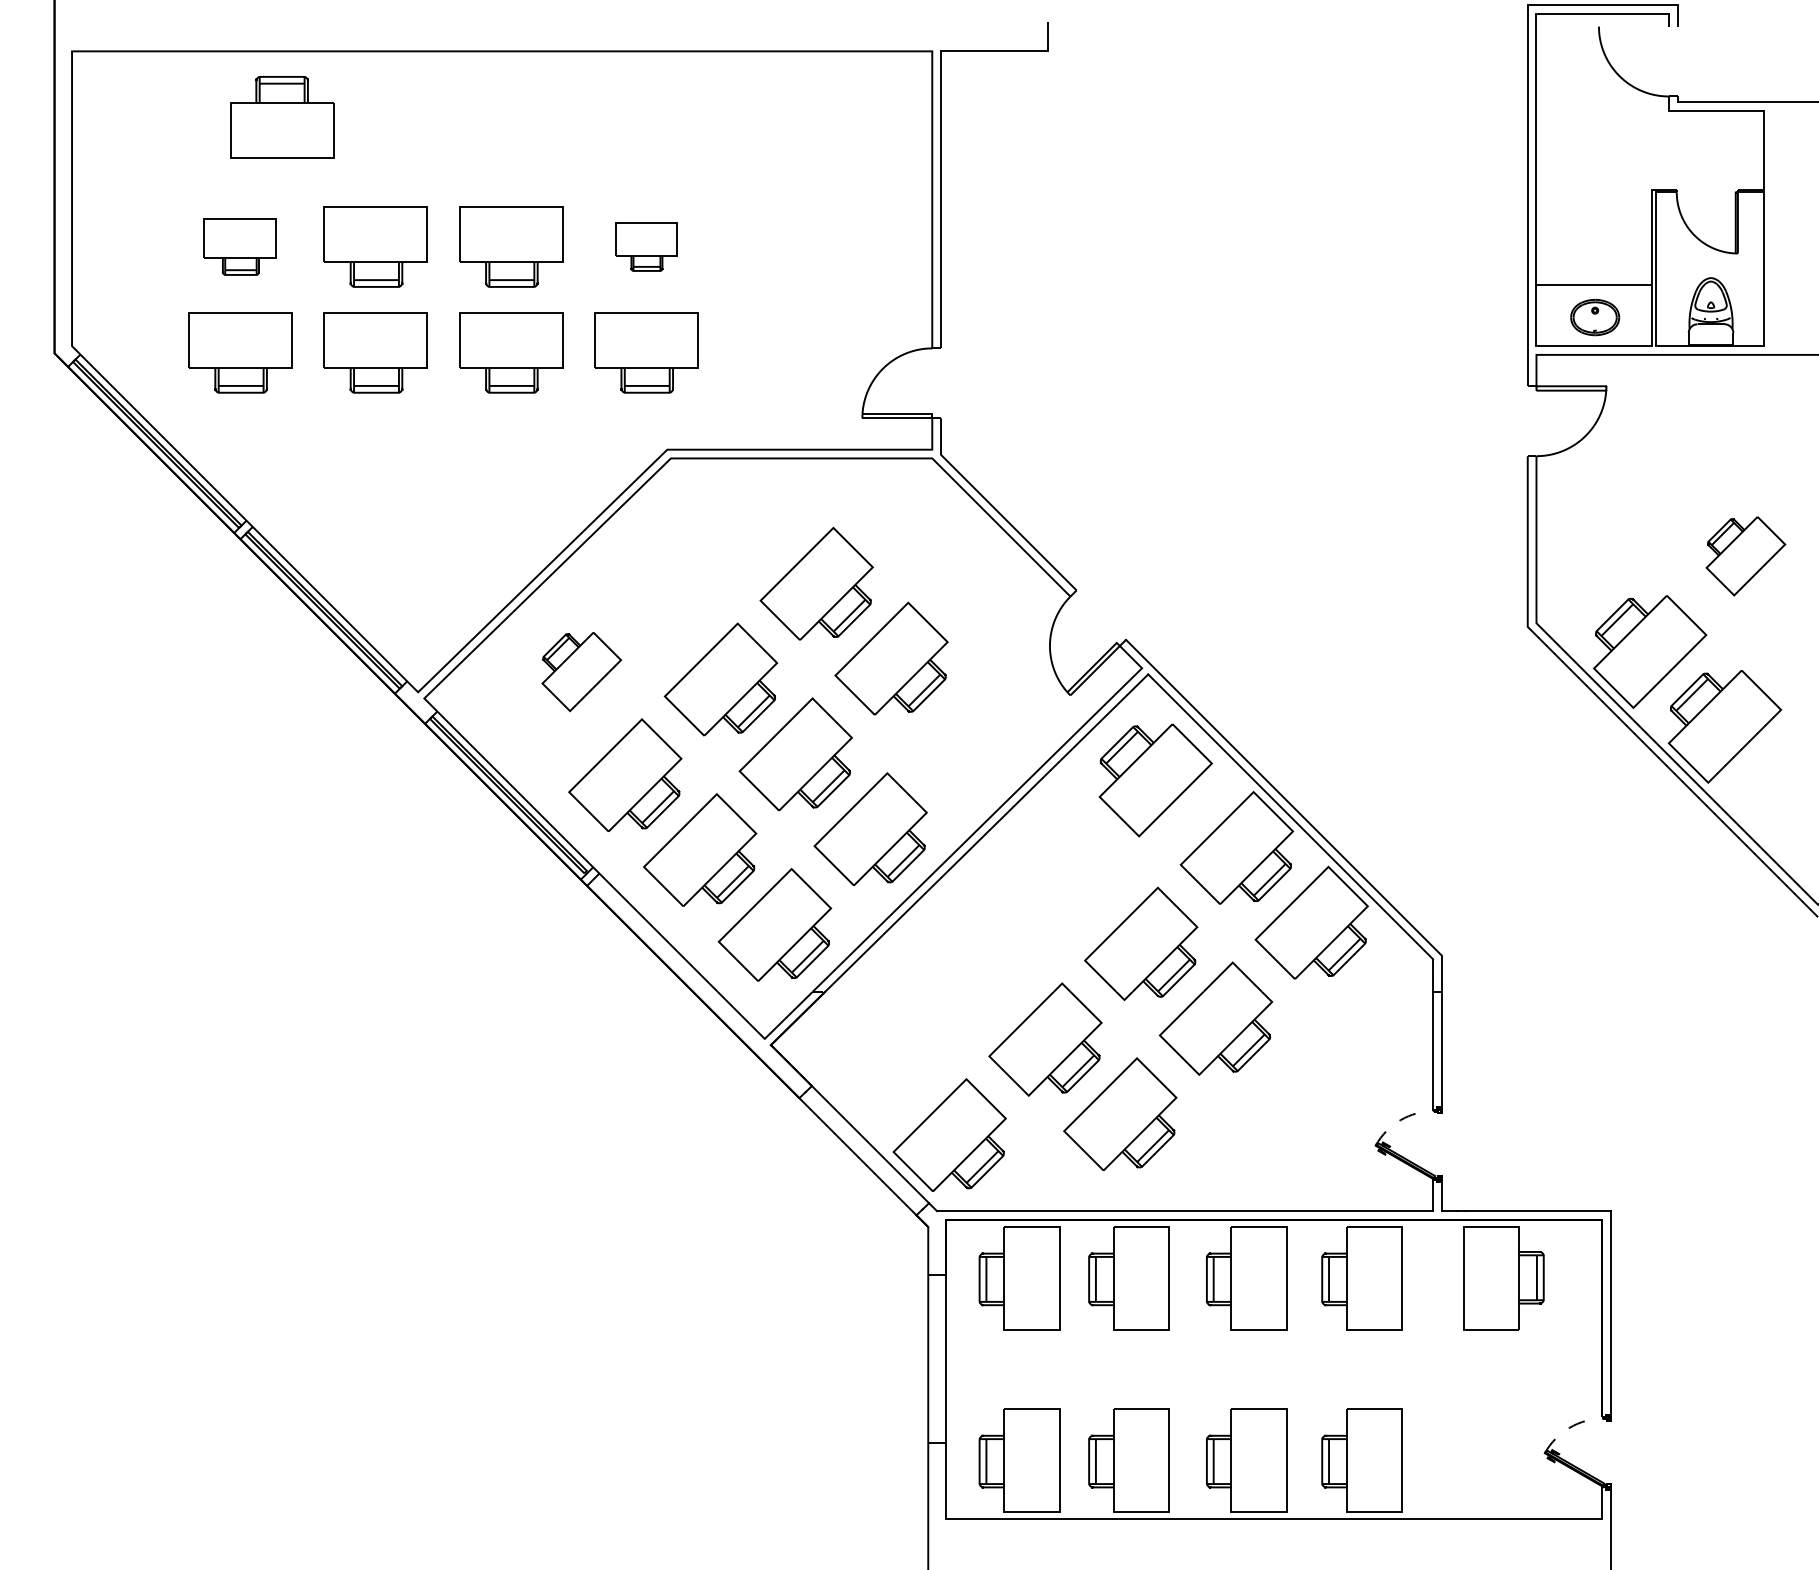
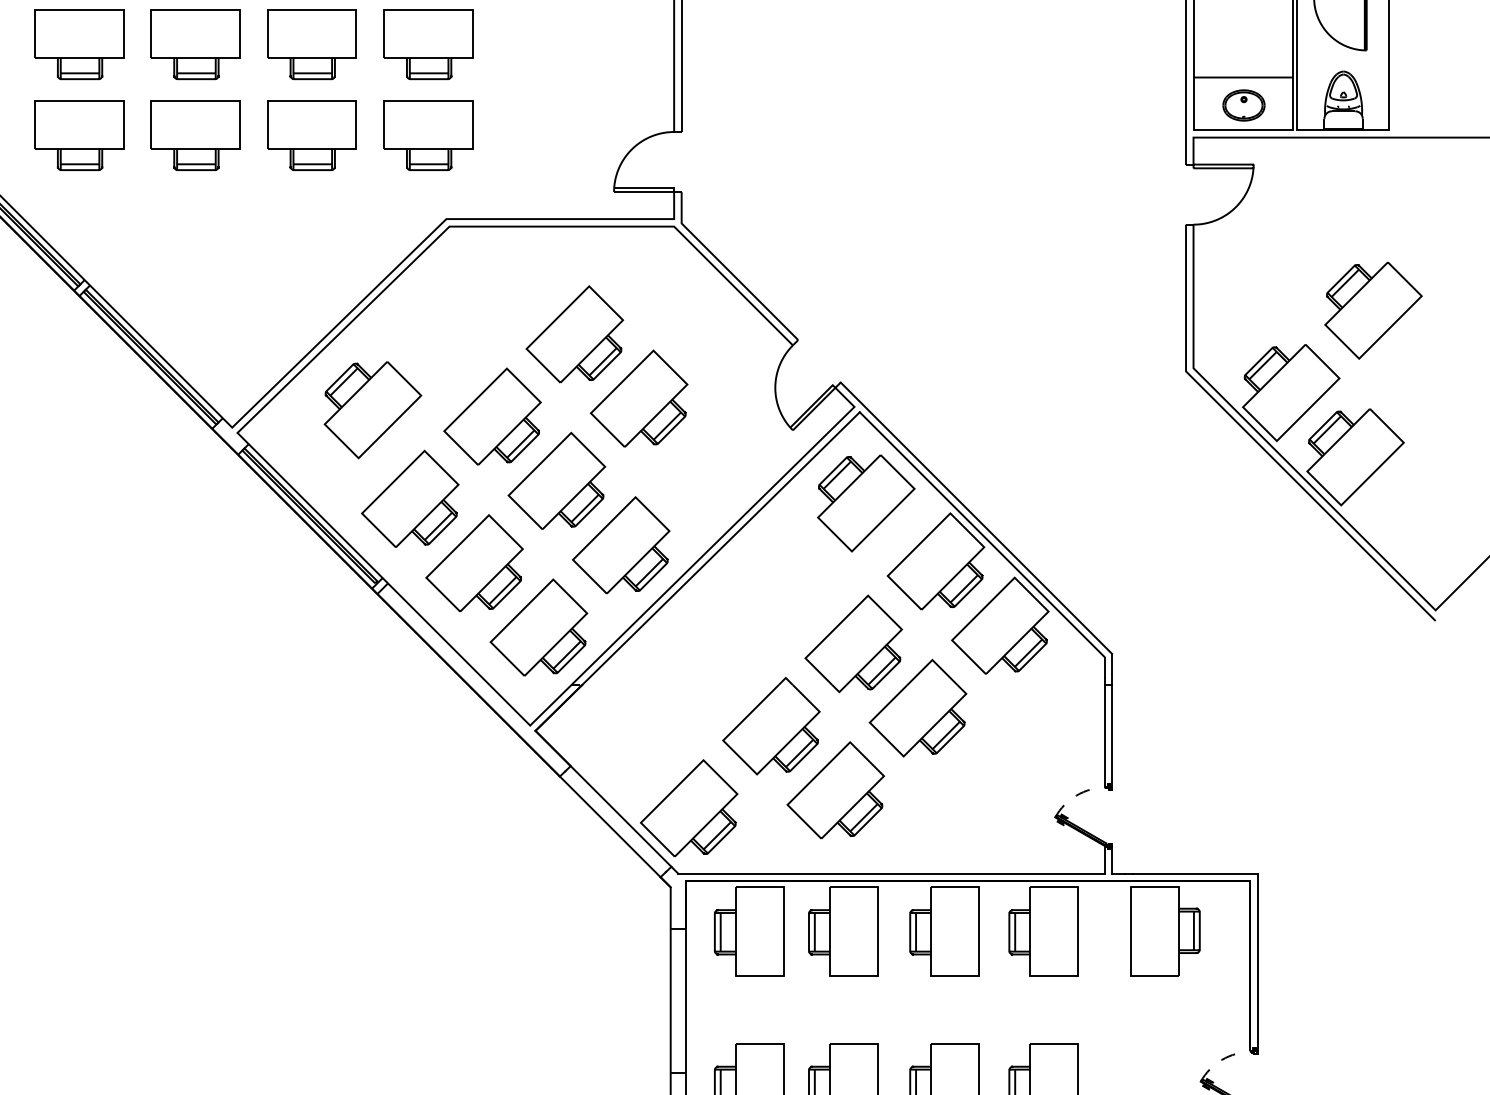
part: (240, 246) -> (79, 44), size x1.43
part: (646, 246) -> (428, 44), size x1.67
part: (1745, 556) -> (1373, 310), size x1.43
part: (581, 671) -> (372, 409), size x1.43

